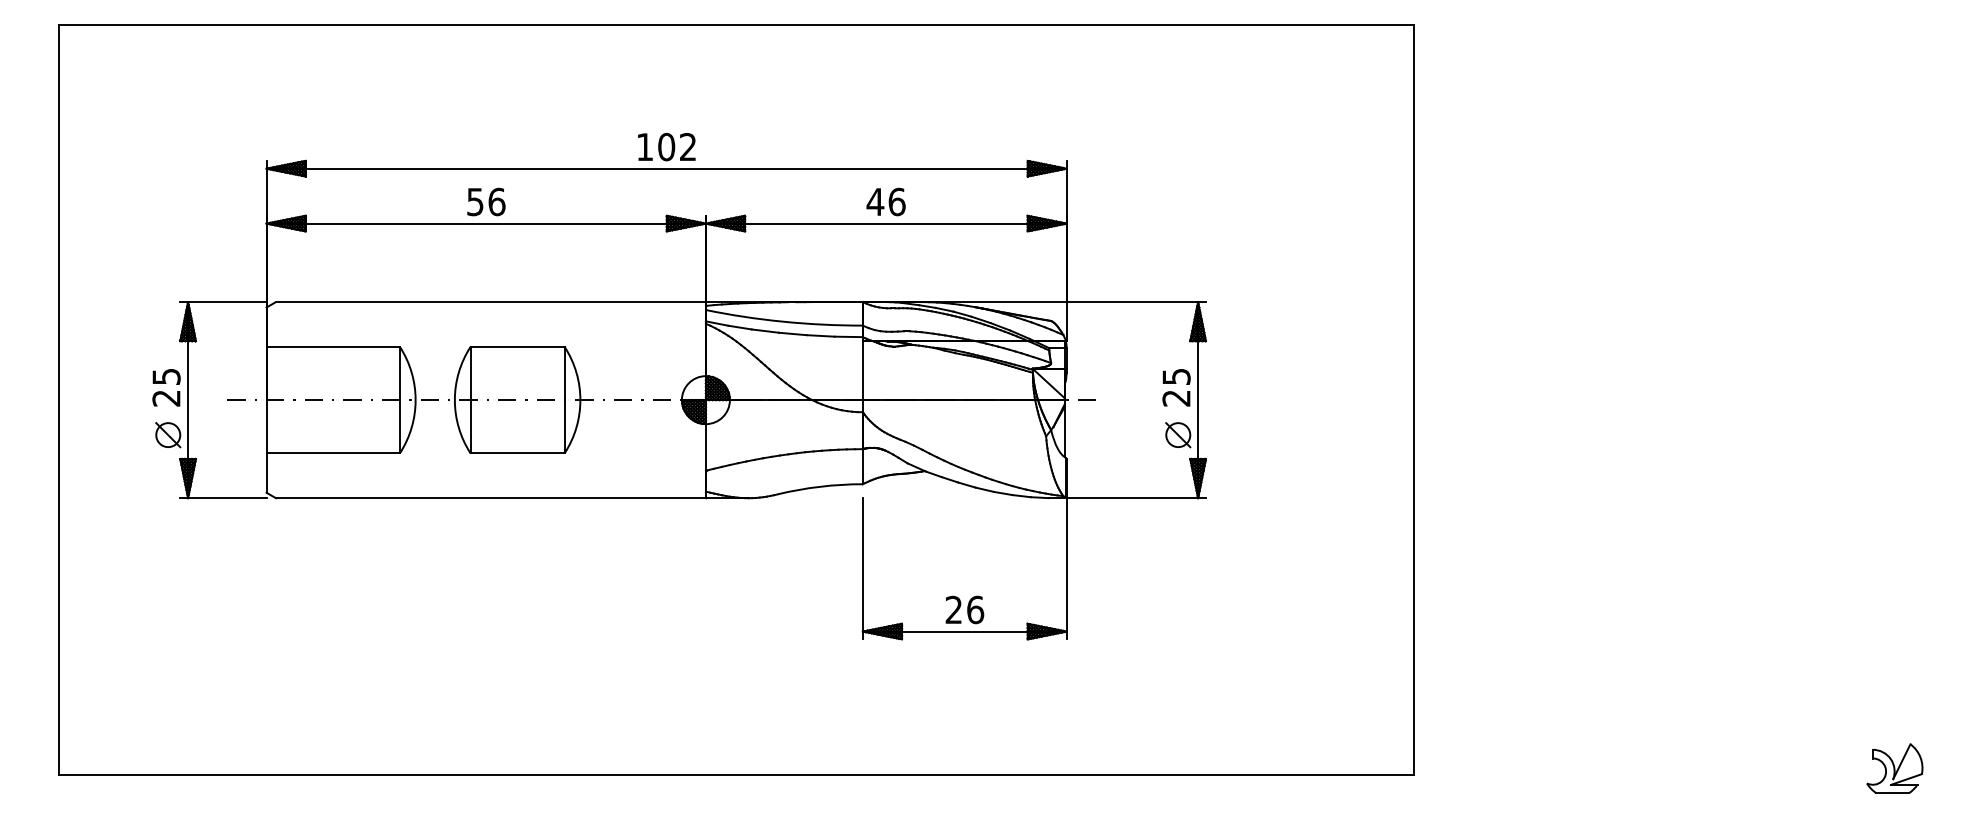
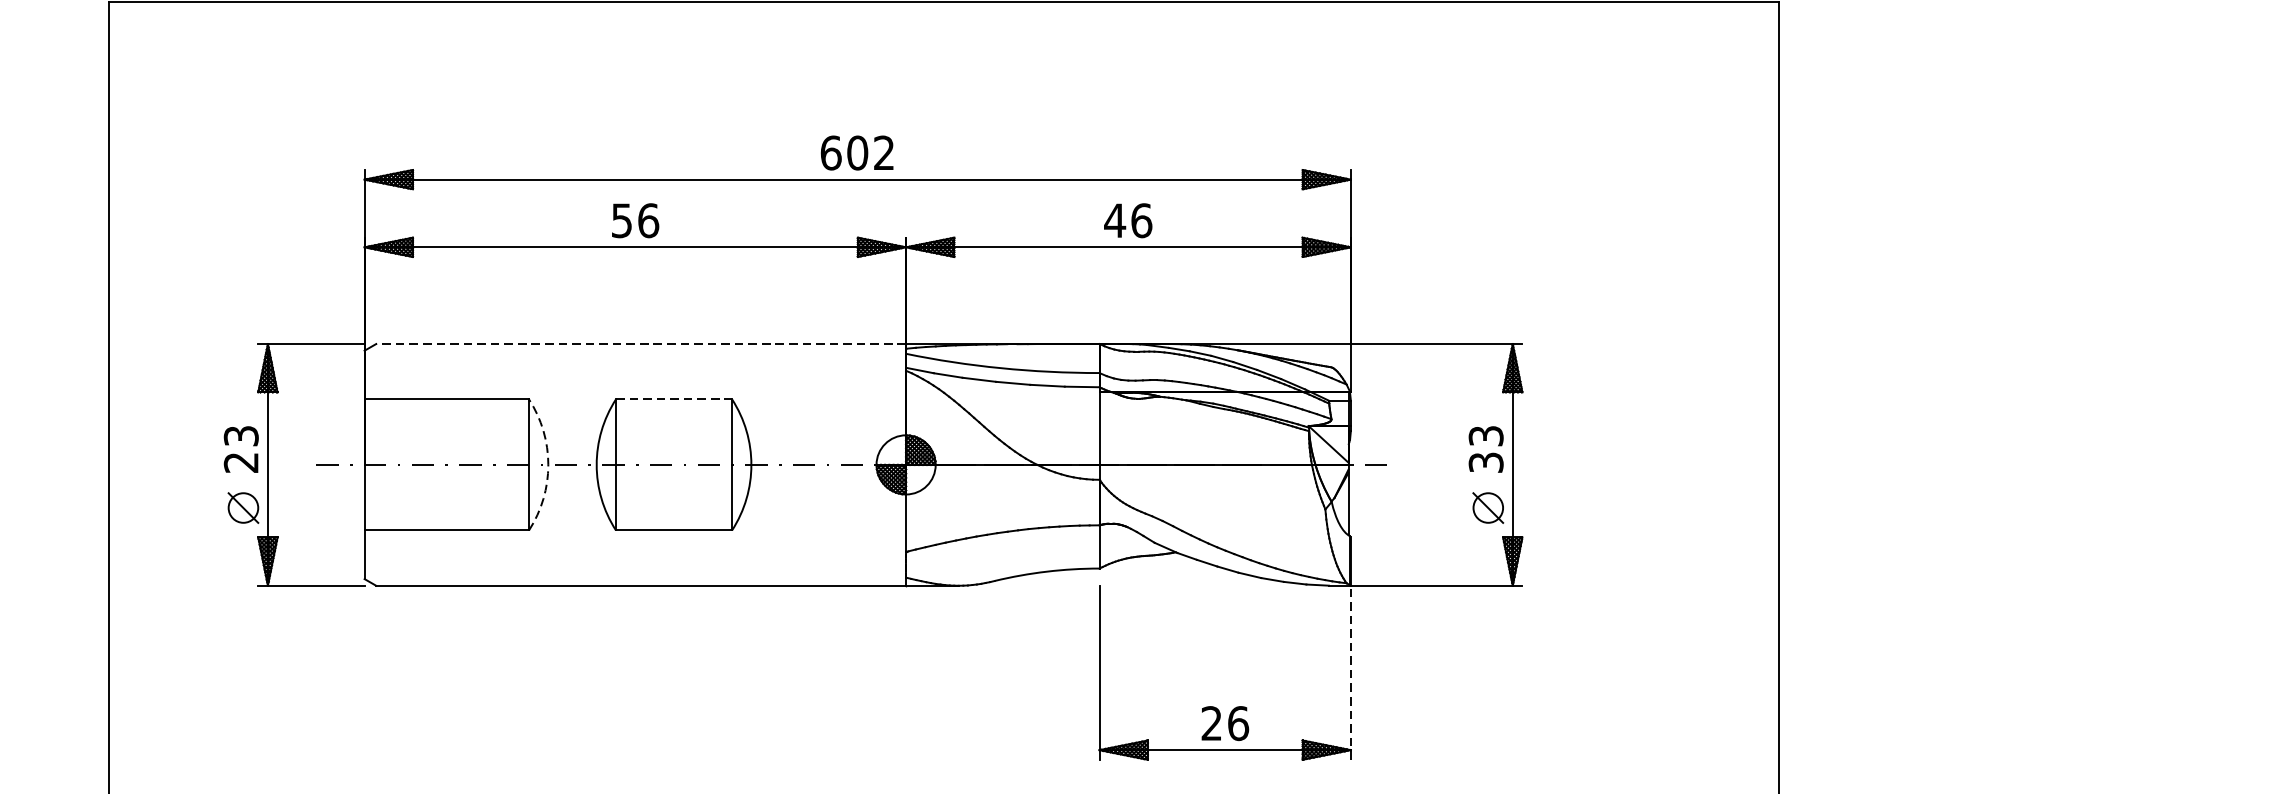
text: (644, 147) -> (830, 153), 102 -> 602
line: (490, 302) -> (640, 344), solid -> dashed
line: (518, 346) -> (675, 398), solid -> dashed
text: (165, 376) -> (240, 435), 25 -> 23
text: (1176, 387) -> (1486, 449), 25 -> 33
arc: (415, 400) -> (548, 465), solid -> dashed
line: (1066, 568) -> (1350, 672), solid -> dashed

